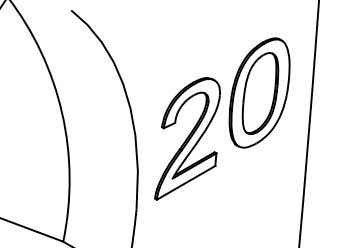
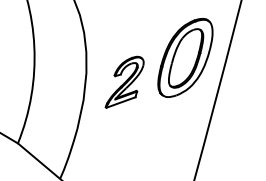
part: (187, 138) -> (125, 82), size x0.6

